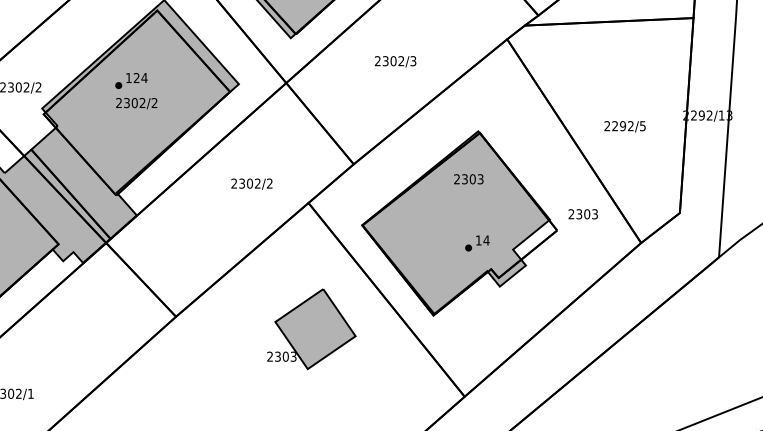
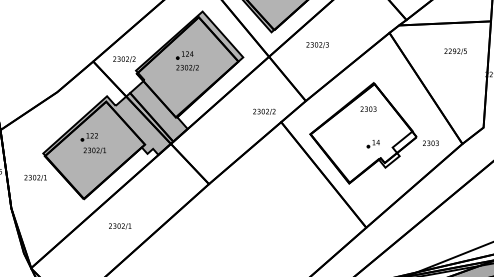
text: (395, 62) -> (317, 45), moved
text: (624, 126) -> (455, 51), moved
text: (252, 183) -> (264, 111), moved
text: (582, 212) -> (430, 142), moved
fill: (455, 221) -> (361, 132), removed
part: (310, 328) -> (282, 190), removed

